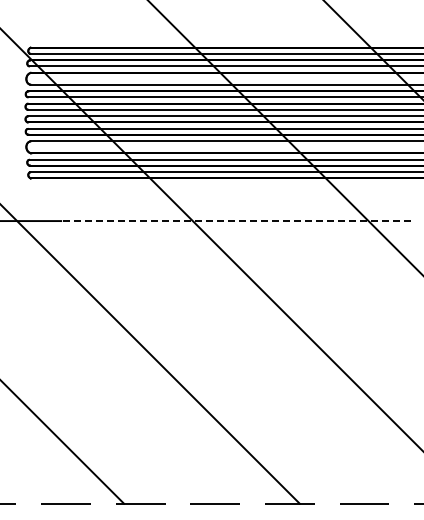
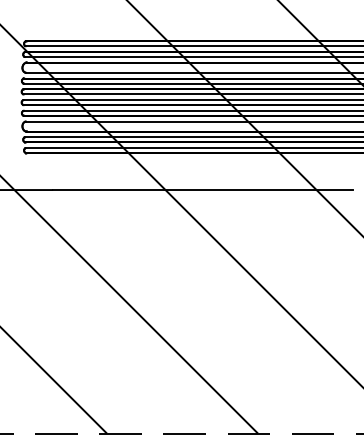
line: (236, 221) -> (203, 190), dashed -> solid

